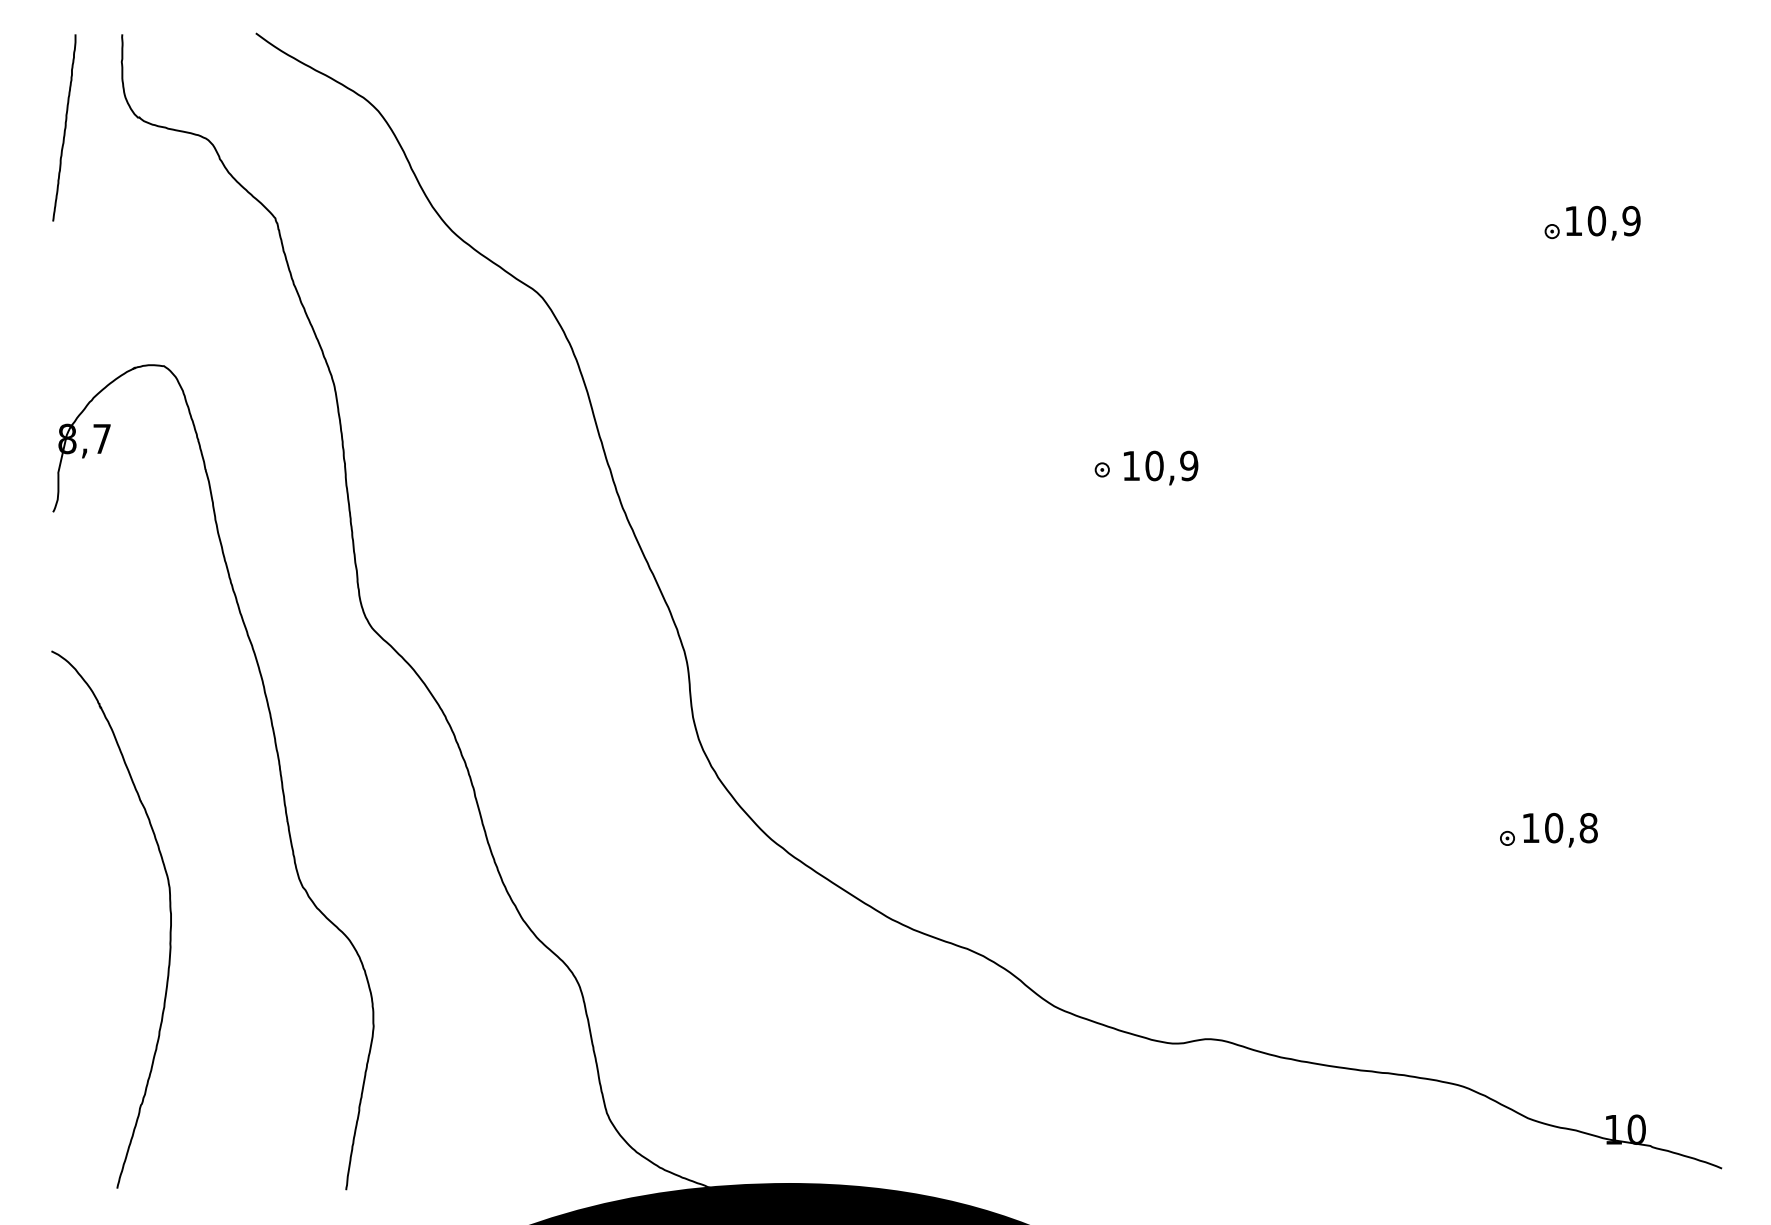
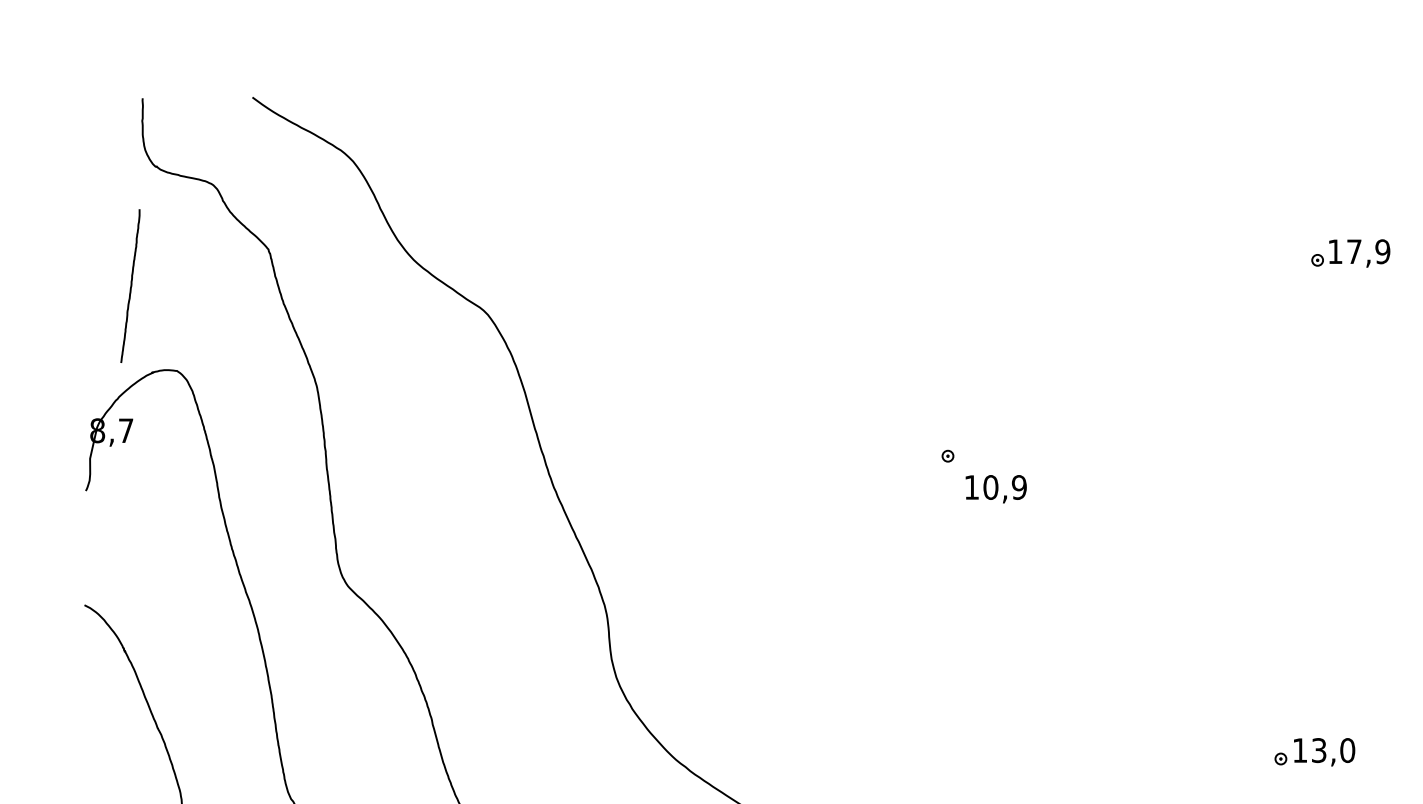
curve: (64, 127) -> (130, 285), moved
text: (1596, 220) -> (1354, 251), 10,9 -> 17,9
text: (1161, 467) -> (996, 488), moved
text: (1571, 828) -> (1333, 750), 10,8 -> 13,0

